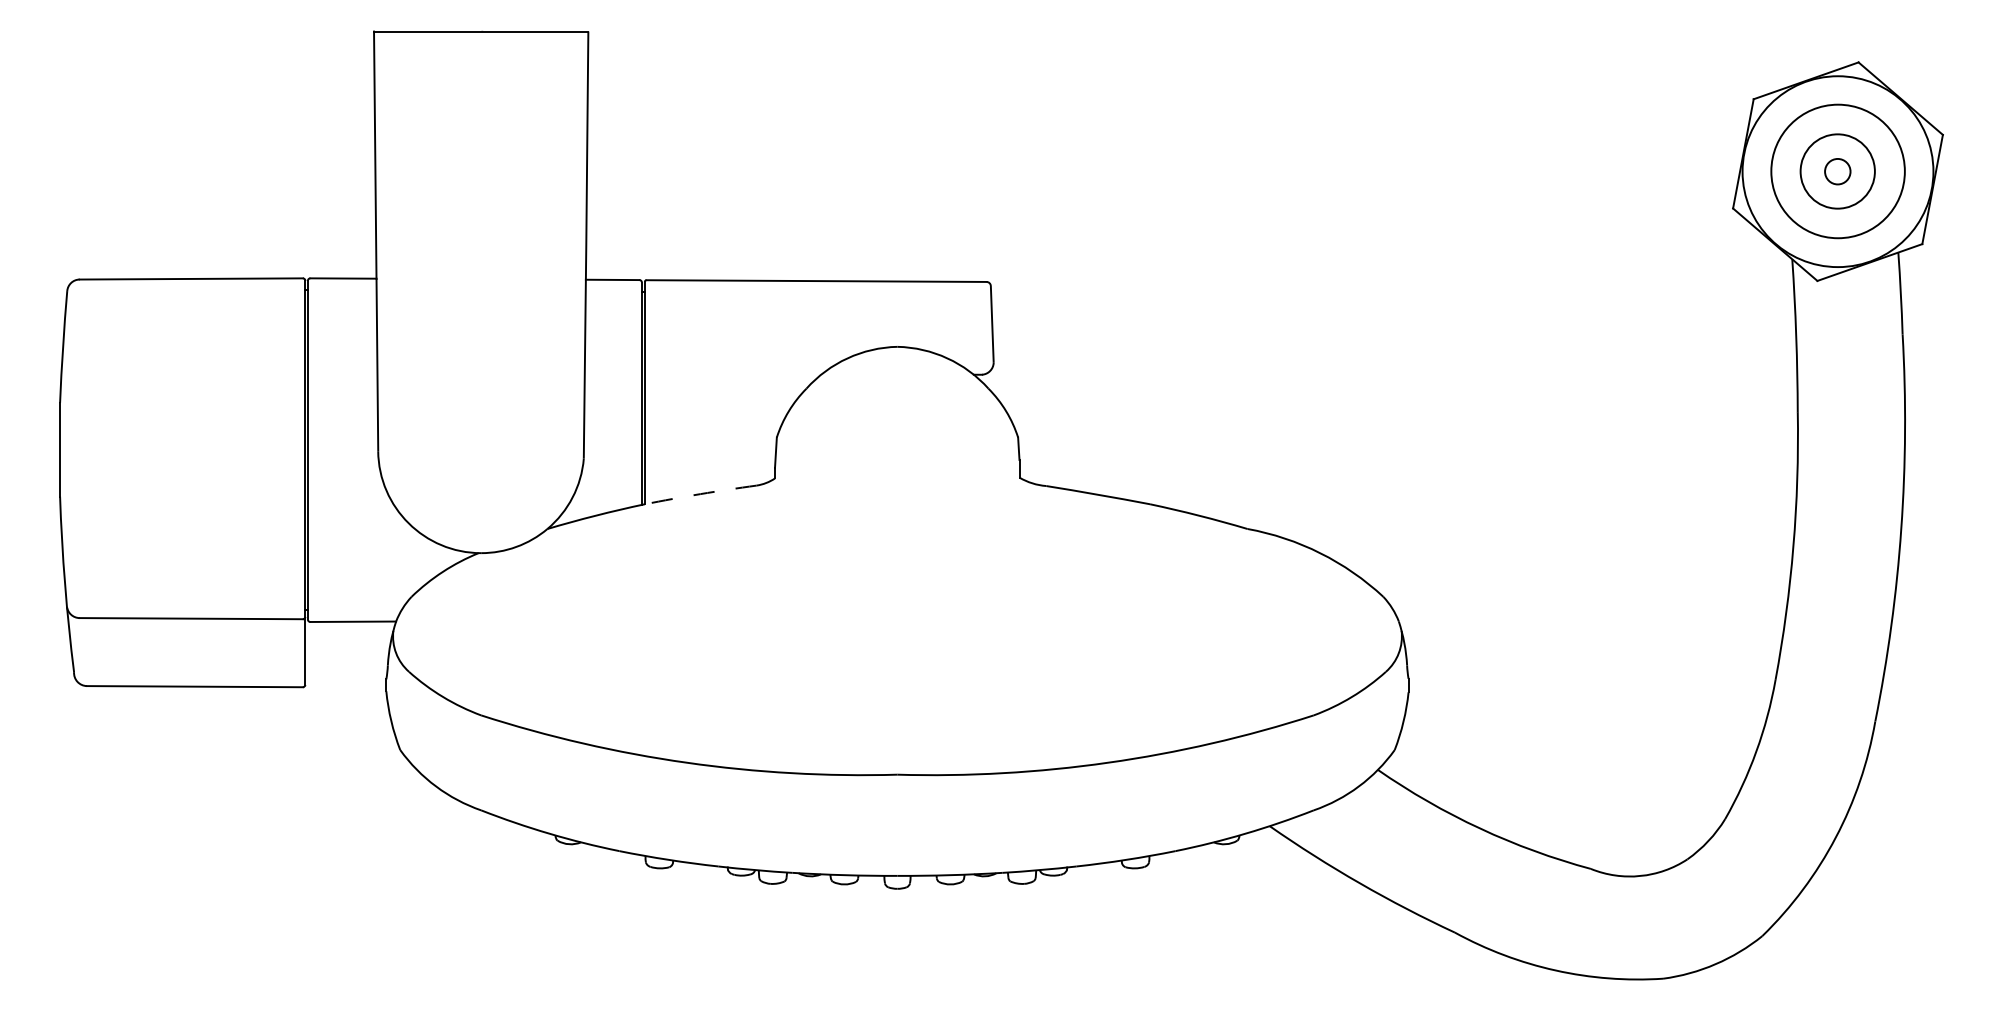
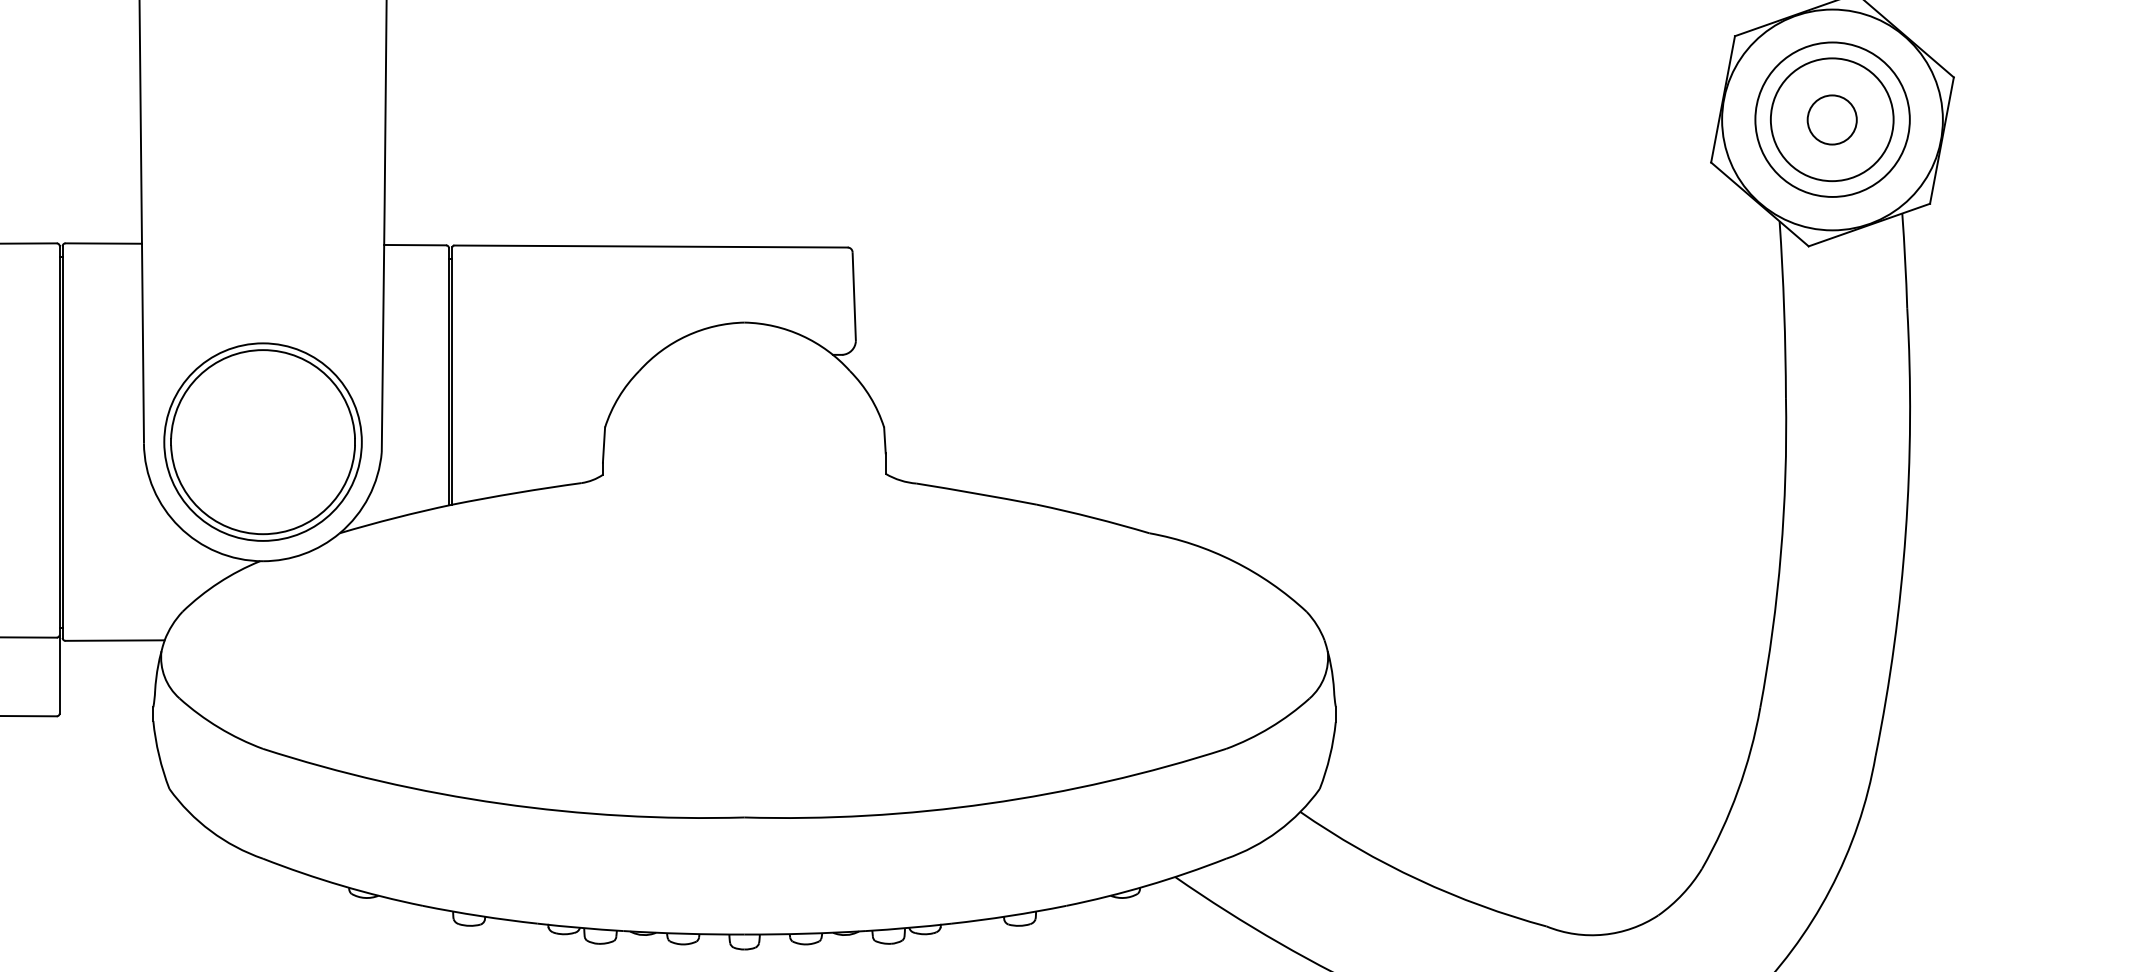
circle: (1837, 171) -> (1831, 119), size x1.43
circle: (1837, 171) -> (1831, 119), size x1.67
part: (480, 449) -> (262, 441), added
arc: (700, 494) -> (516, 493), dashed -> solid

